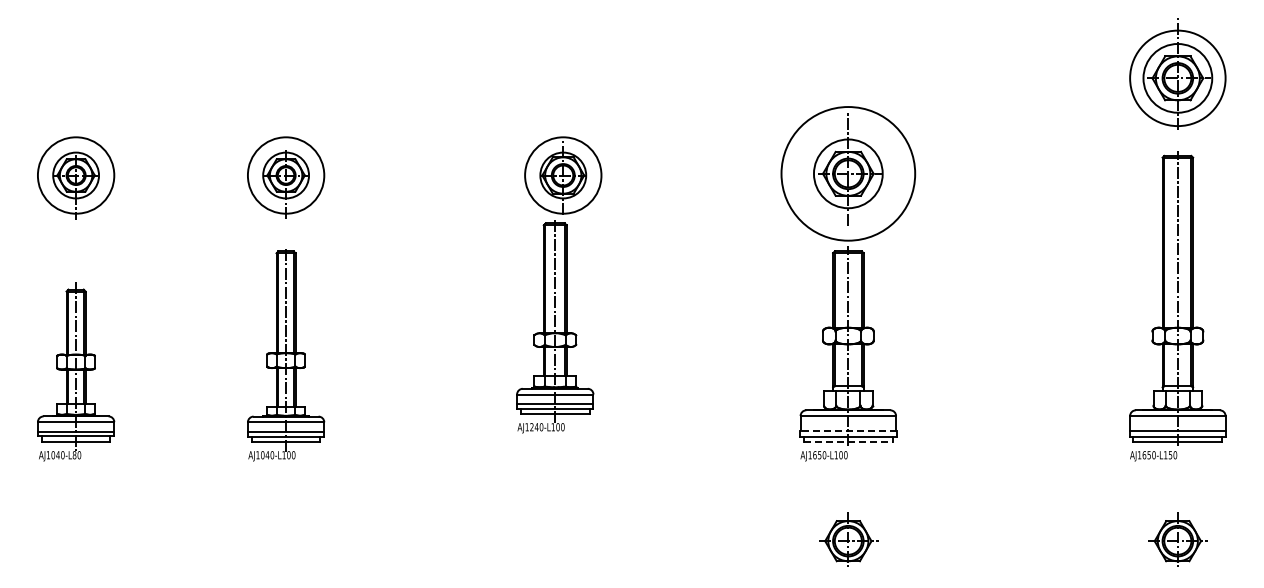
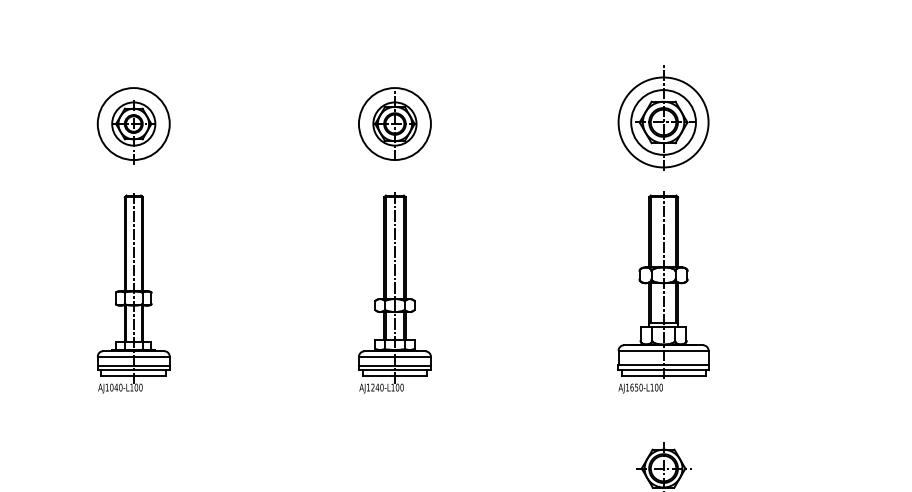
circle: (848, 173) -> (663, 122), size x0.71
part: (555, 326) -> (395, 292), moved
line: (847, 430) -> (662, 364), dashed -> solid
line: (848, 442) -> (663, 375), dashed -> solid

